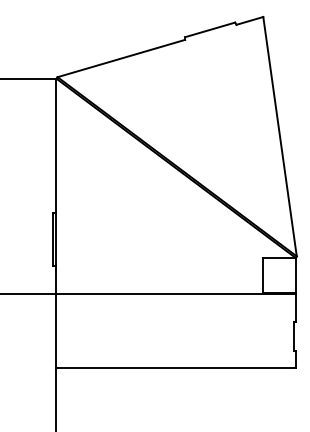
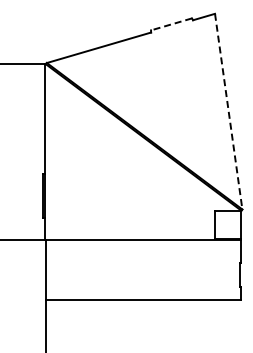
line: (210, 30) -> (171, 24), solid -> dashed
line: (279, 136) -> (228, 111), solid -> dashed

